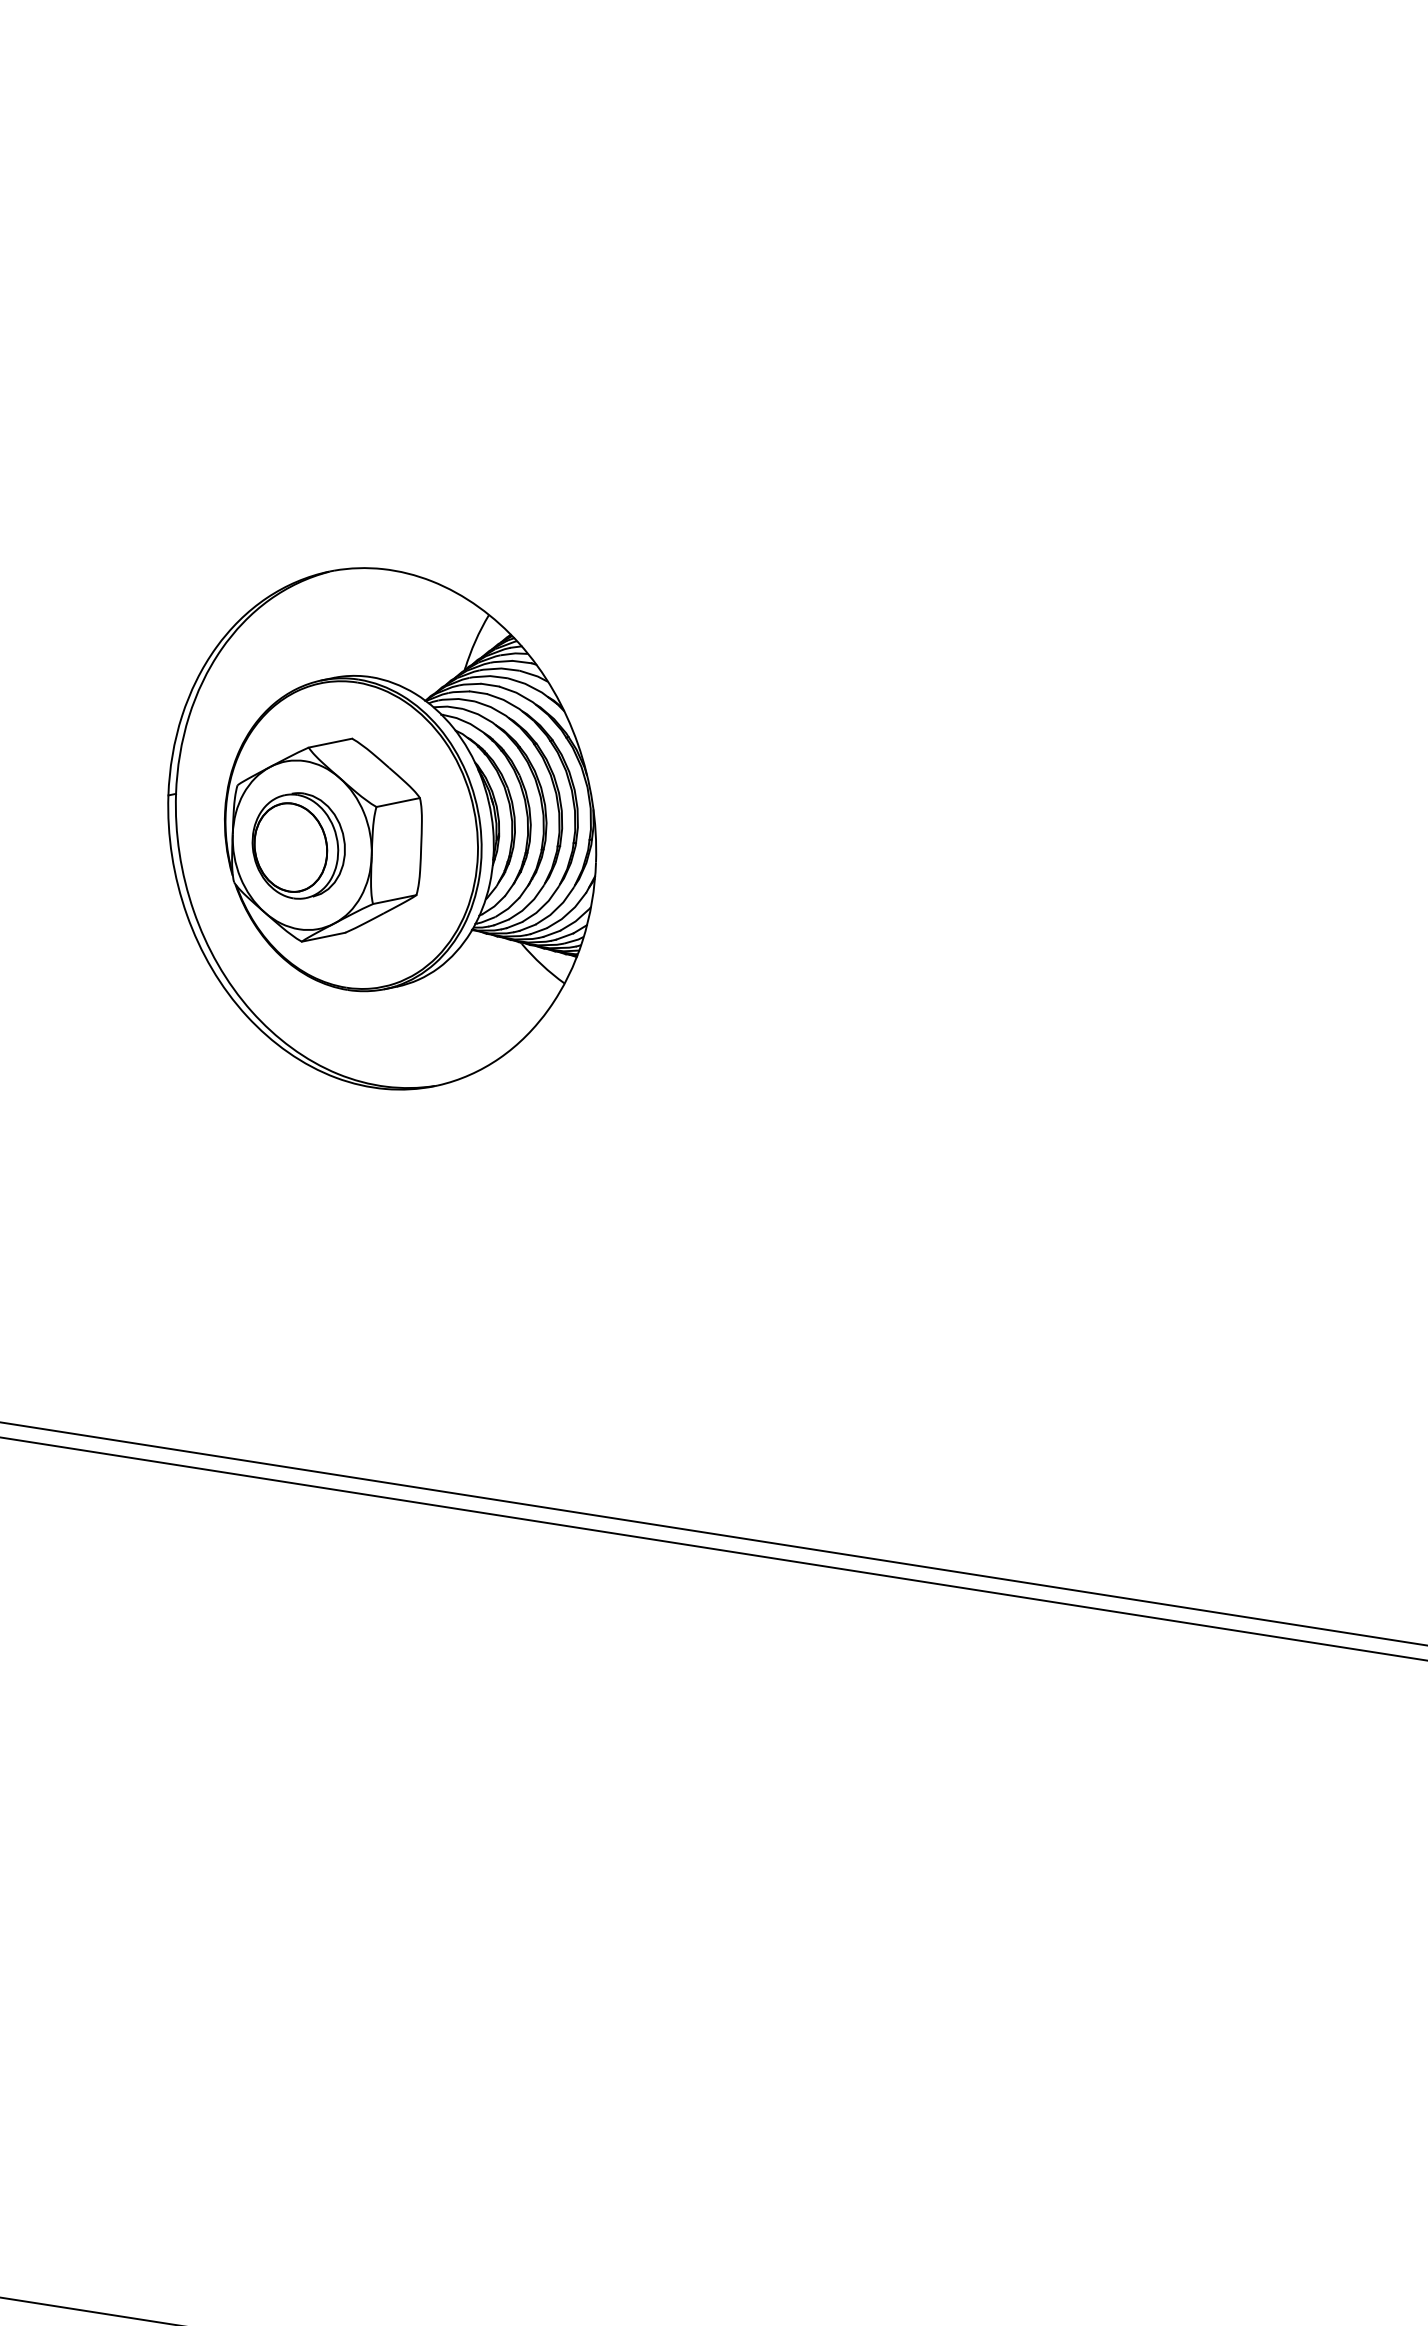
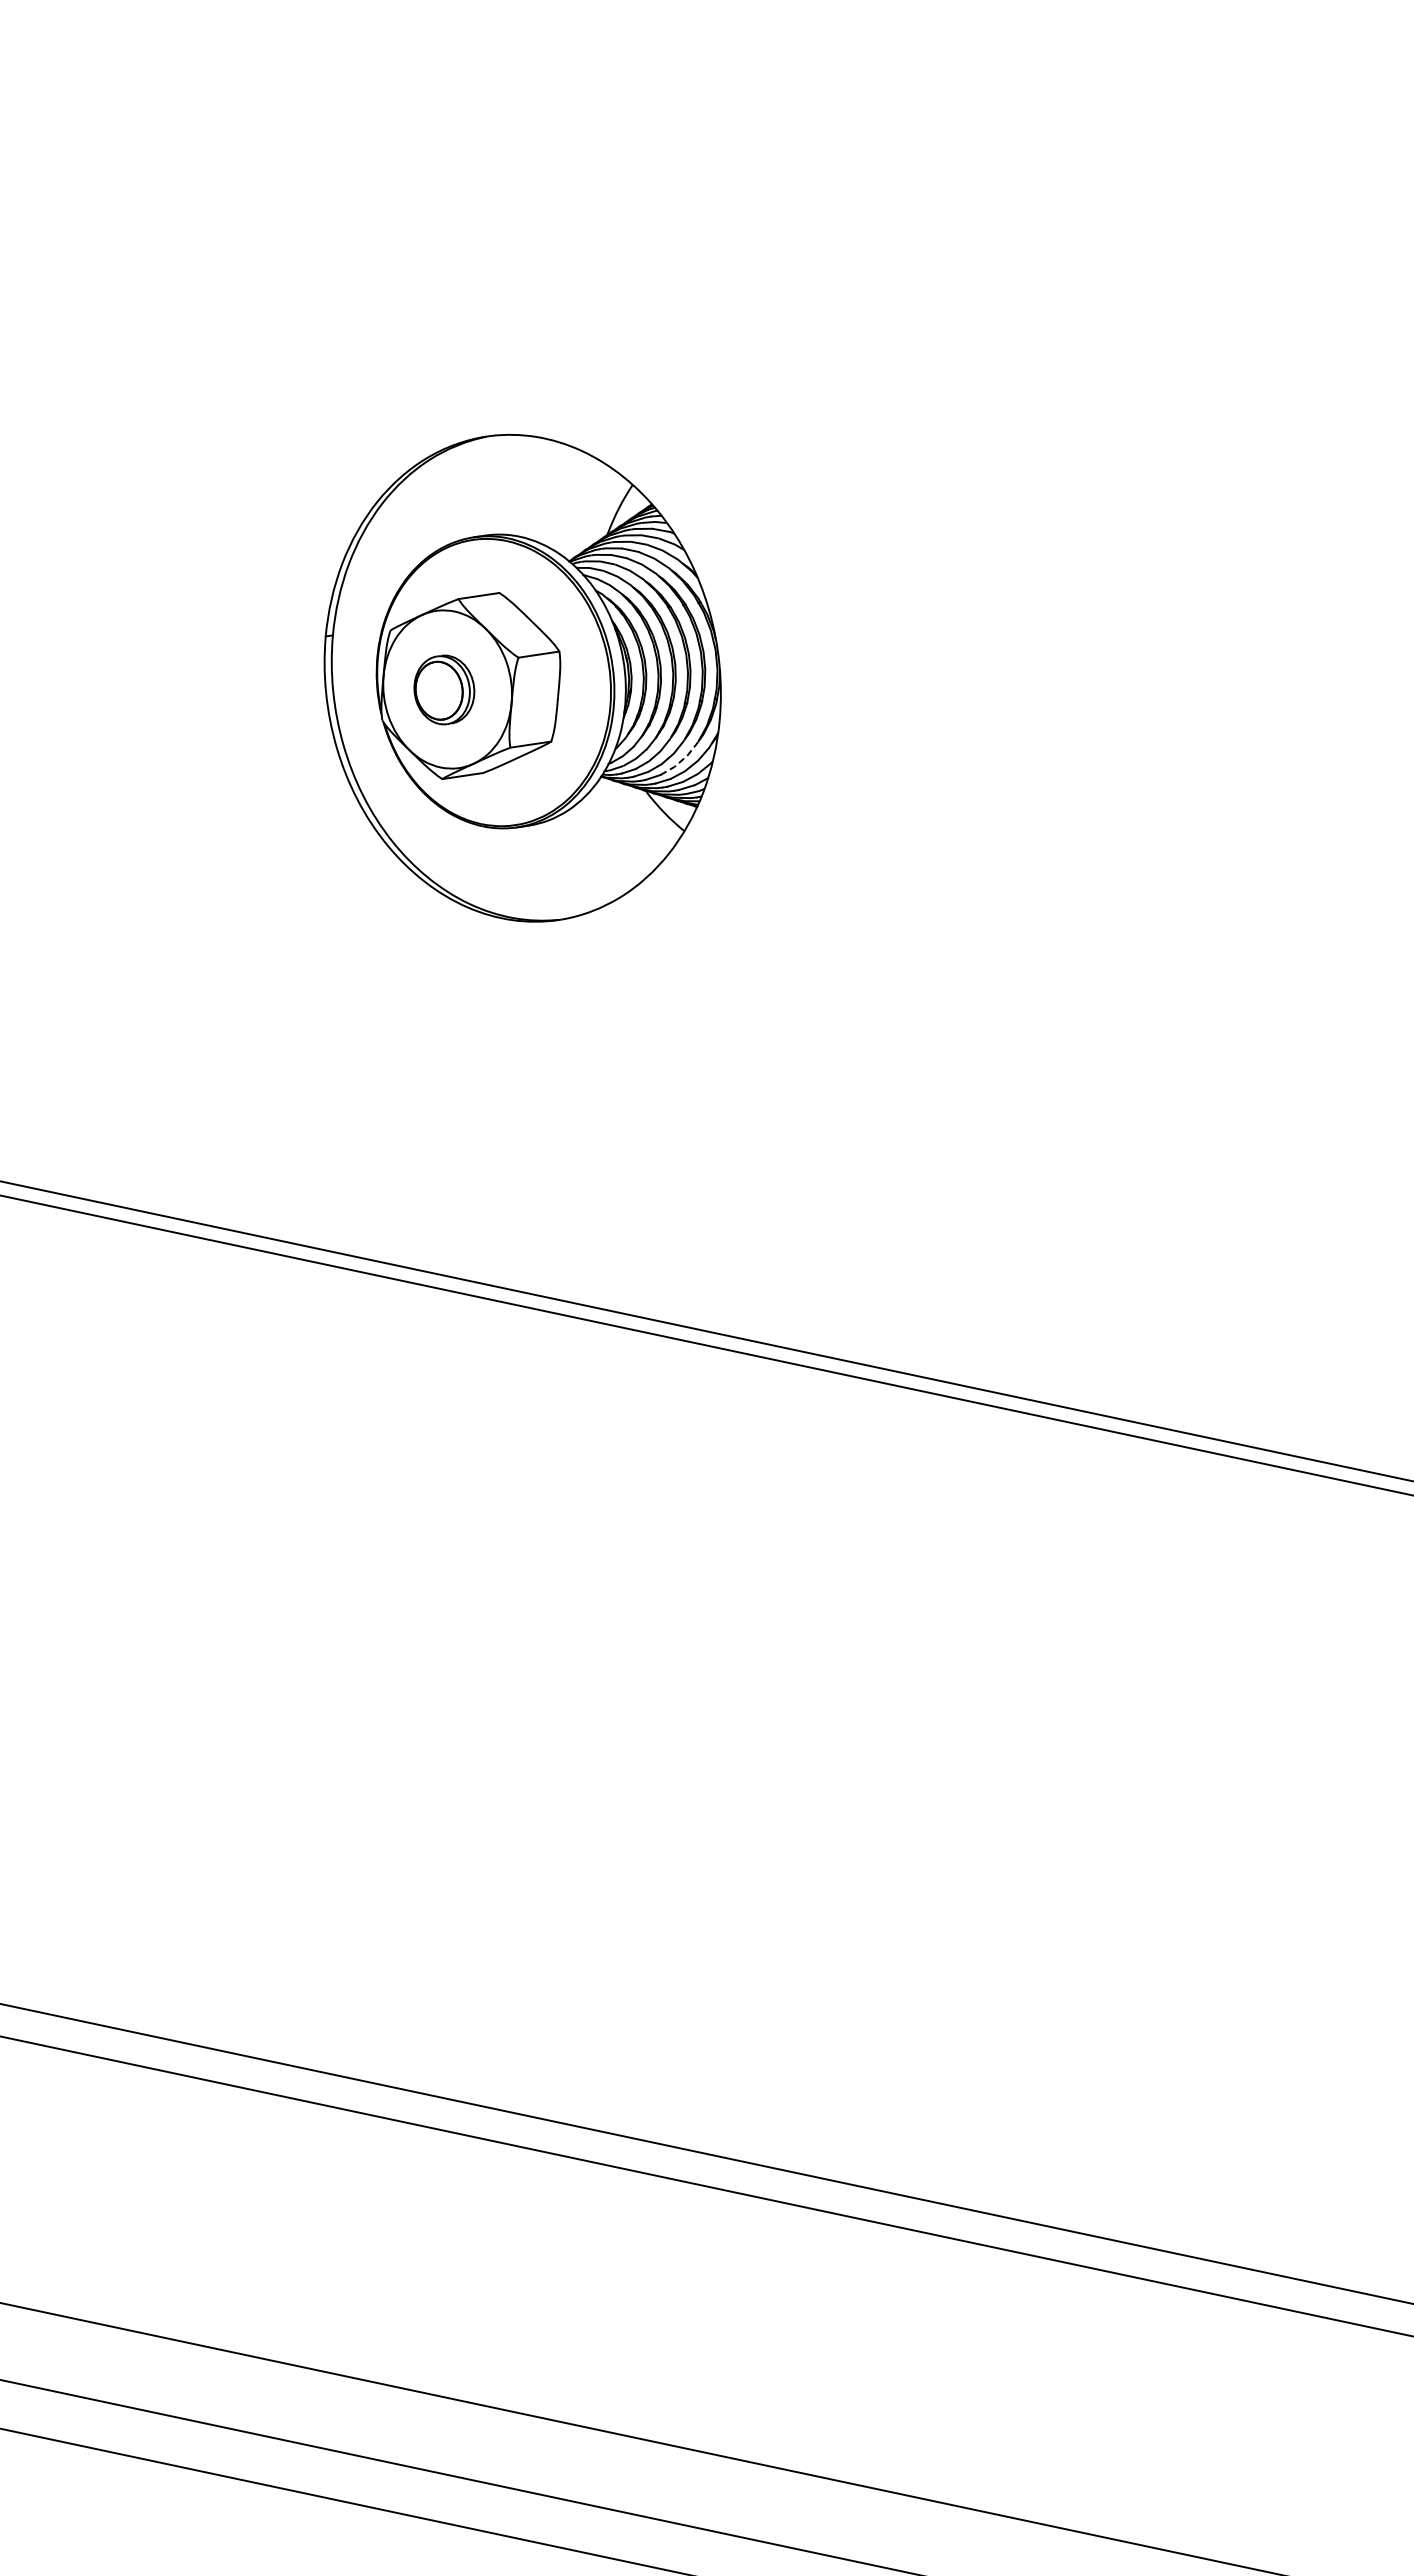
part: (298, 845) -> (444, 689), size x0.7
line: (557, 907) -> (681, 760), solid -> dashed

